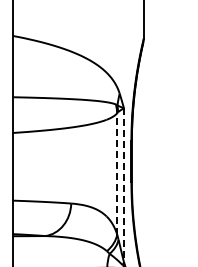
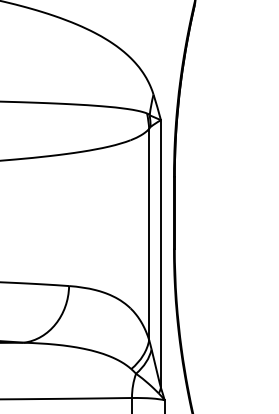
line: (117, 173) -> (149, 233), dashed -> solid
line: (123, 185) -> (160, 254), dashed -> solid

